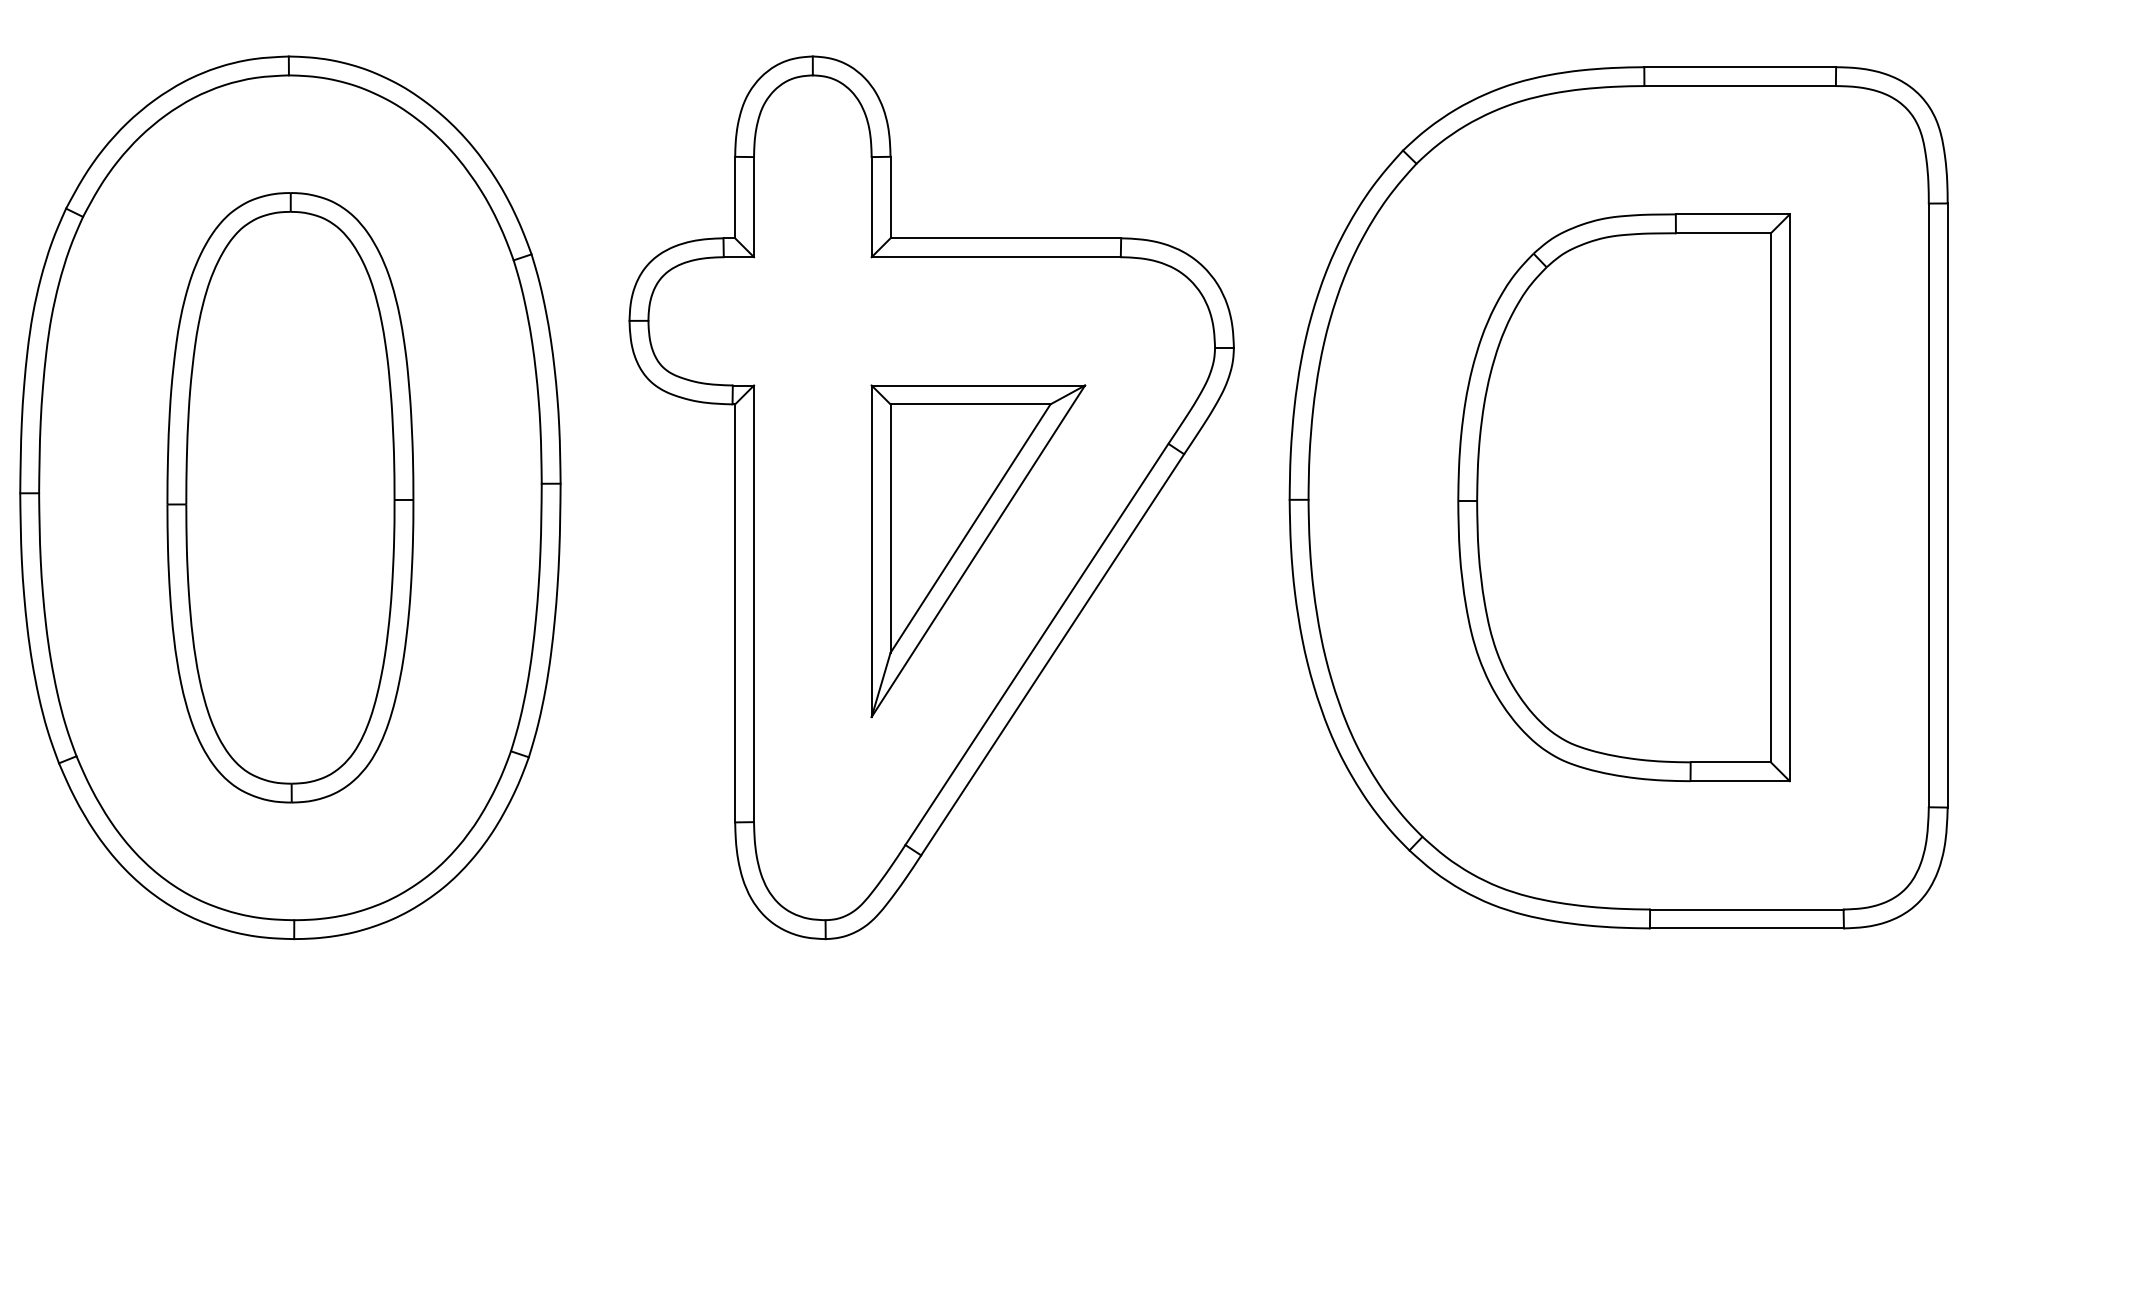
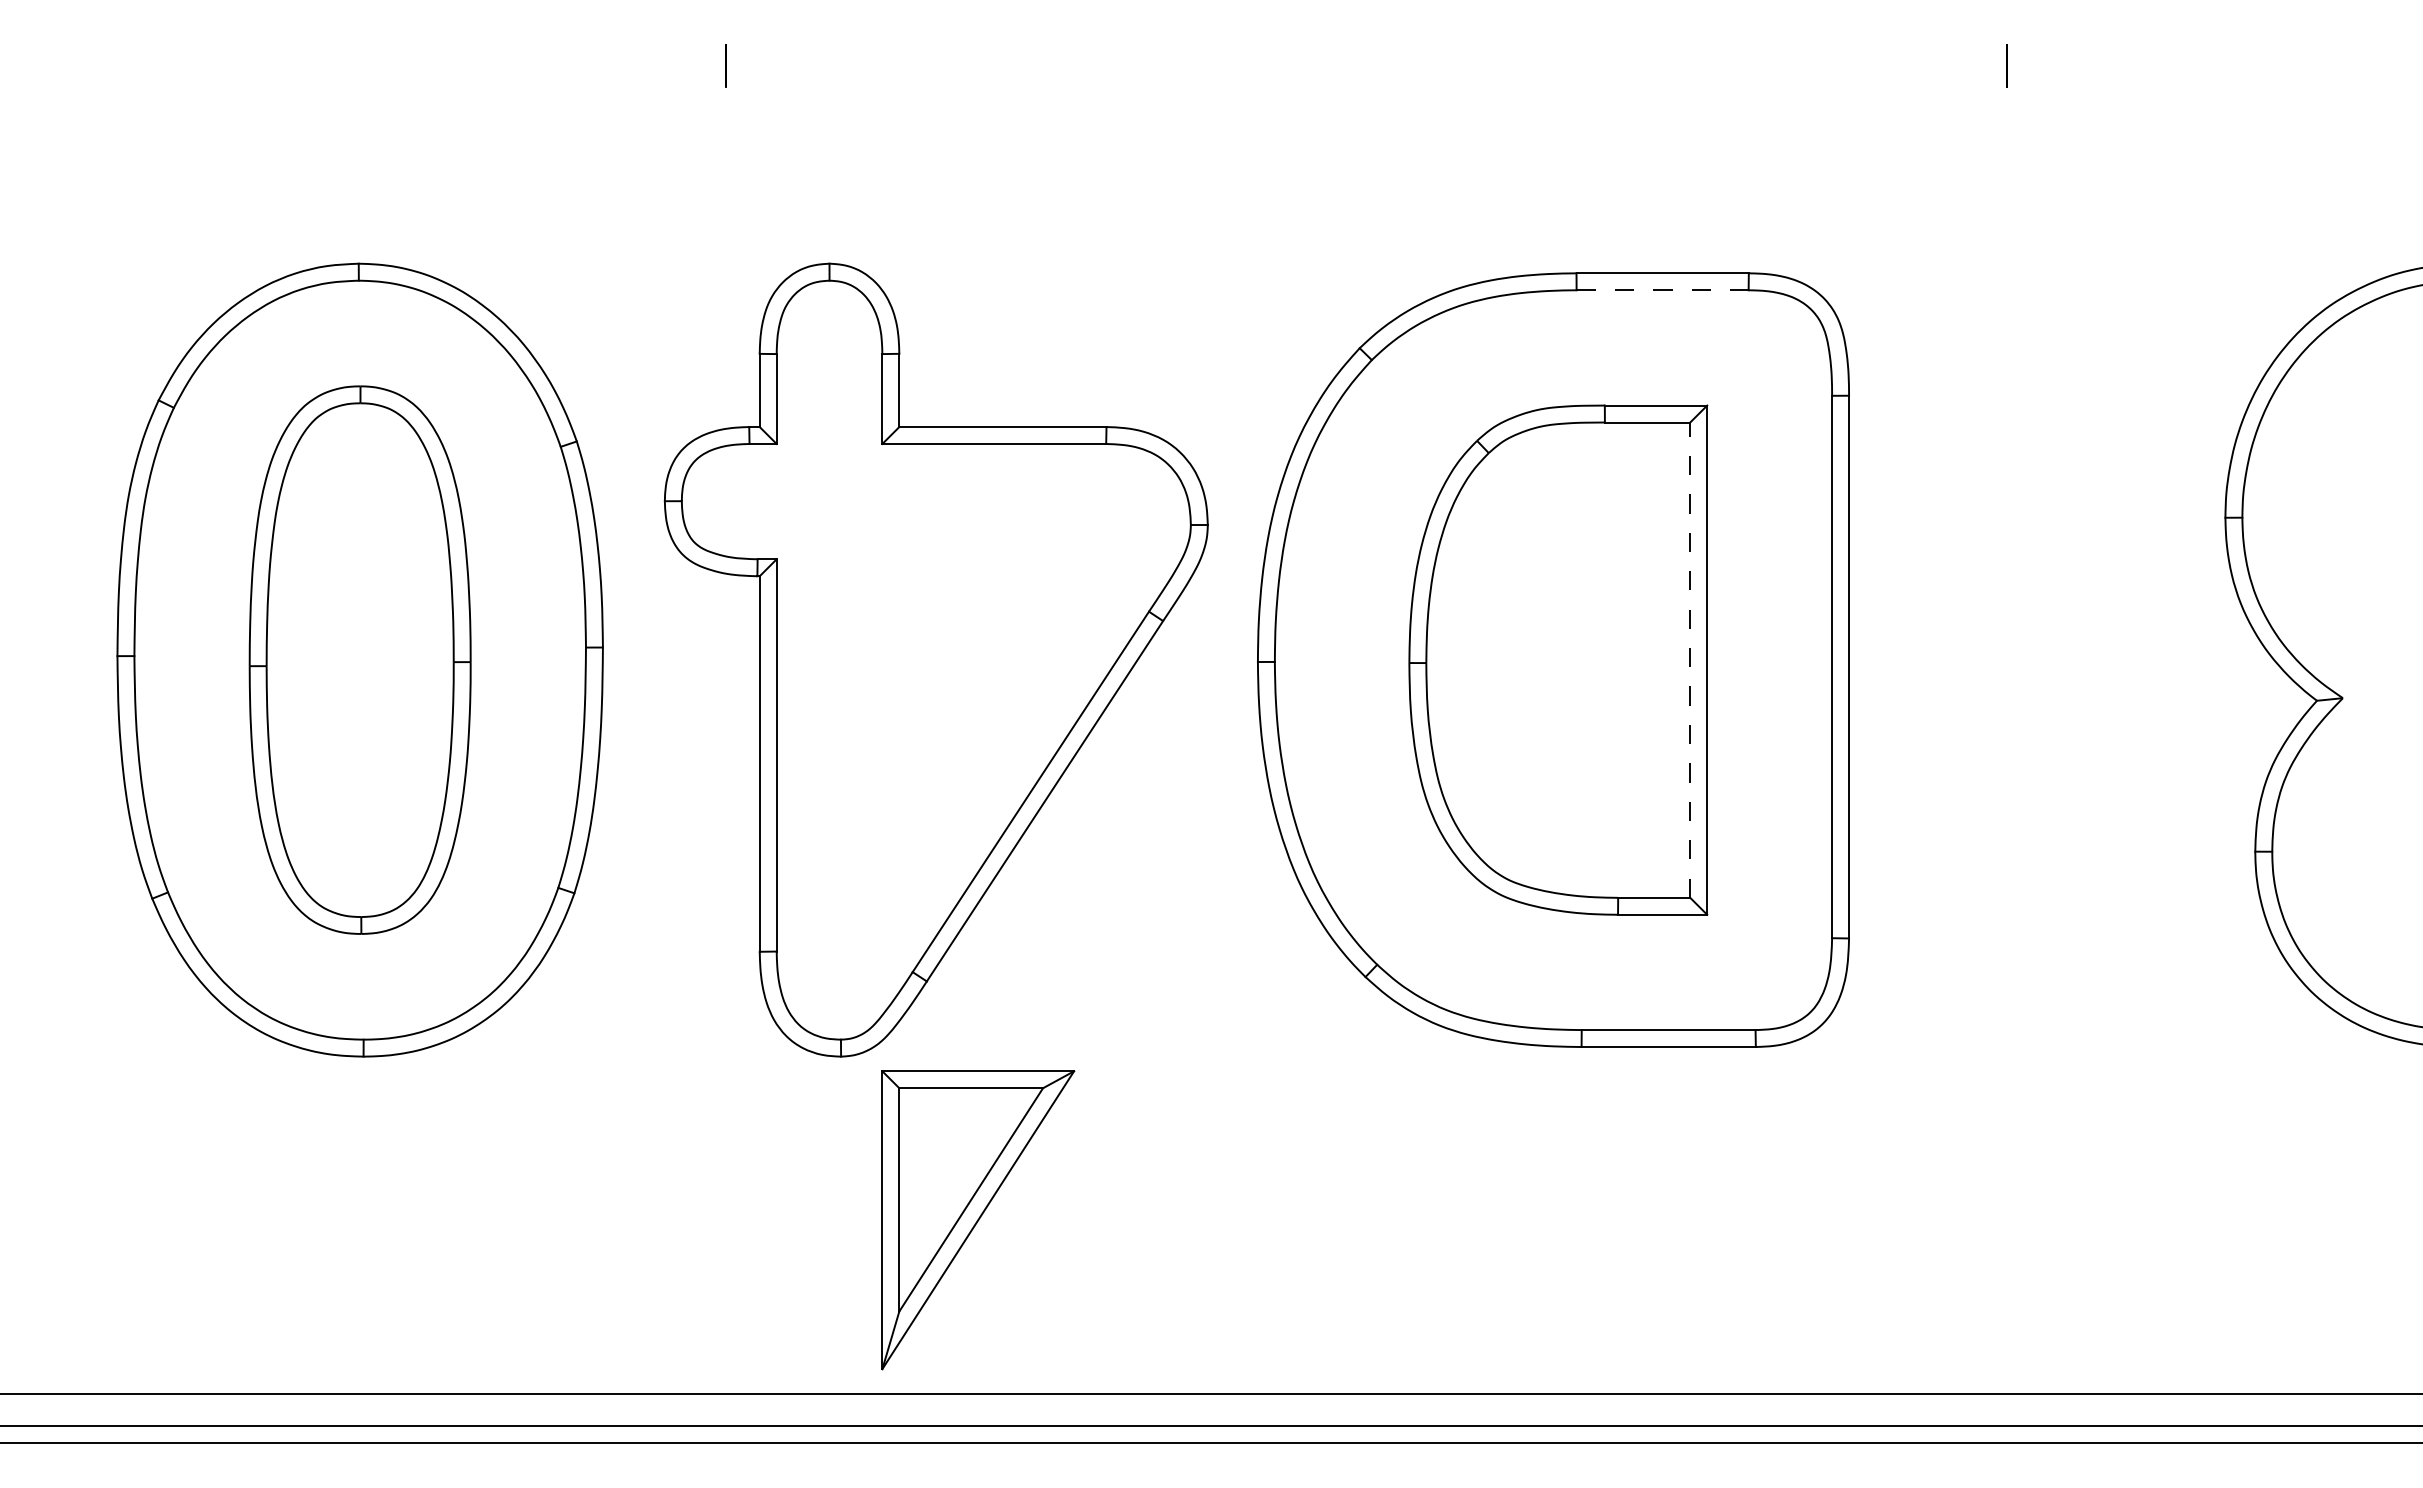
line: (1741, 86) -> (1663, 290), solid -> dashed
line: (1771, 498) -> (1690, 660), solid -> dashed
part: (978, 551) -> (978, 1220), moved

